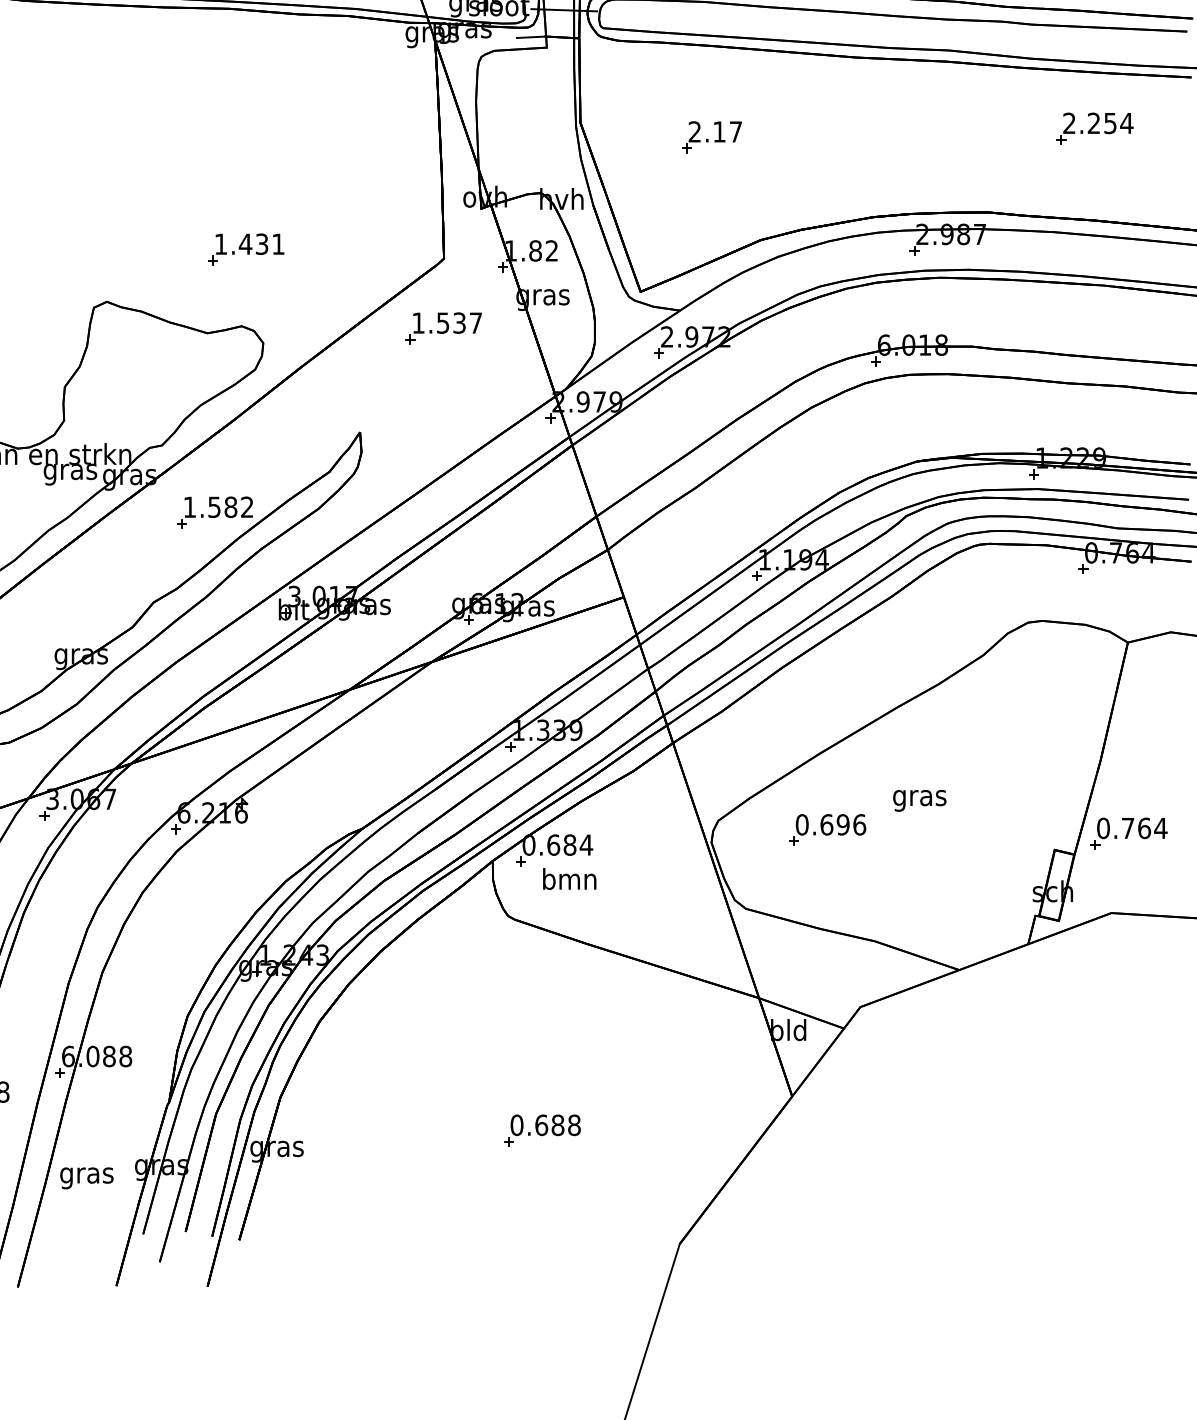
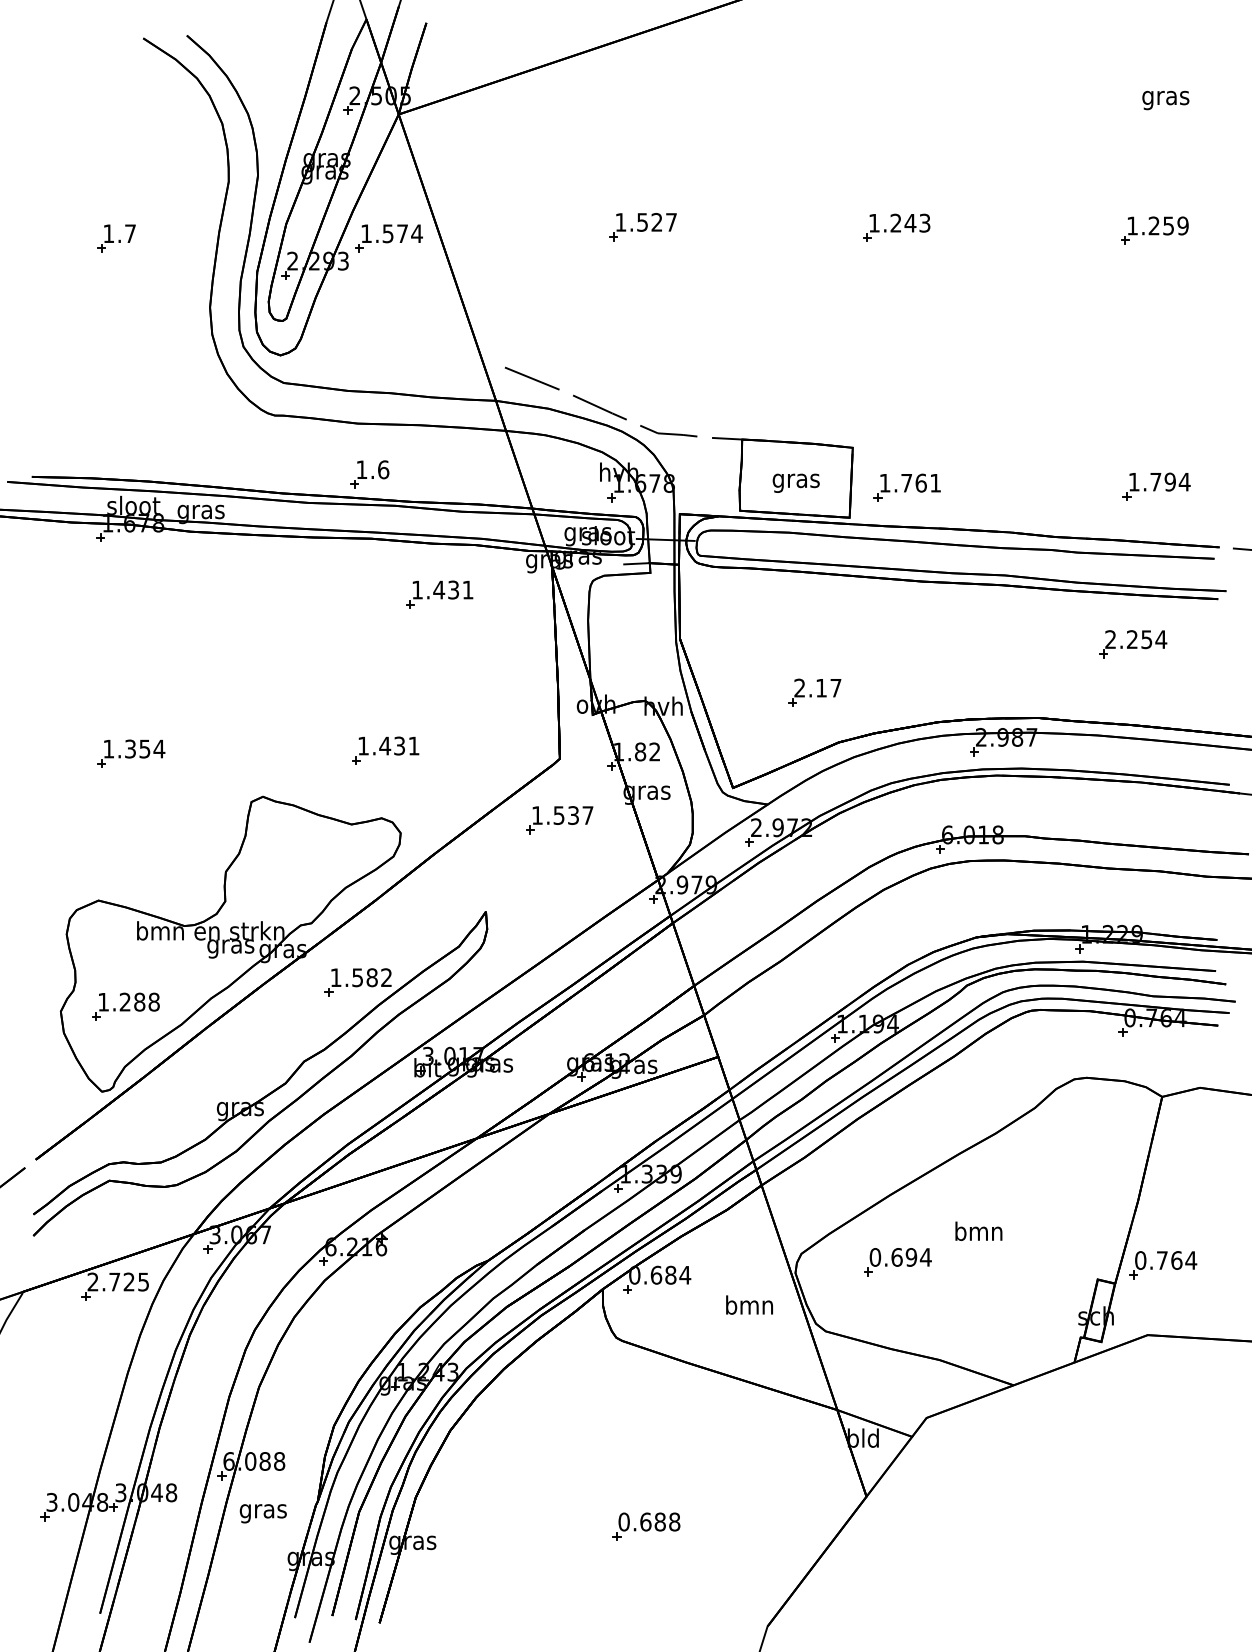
part: (307, 72) -> (439, 594), added
part: (711, 136) -> (814, 692), moved
text: (919, 797) -> (978, 1233), gras -> bmn
text: (859, 824) -> (925, 1257), 0.696 -> 0.694
text: (569, 878) -> (749, 1304), moved
text: (85, 1178) -> (262, 1513), moved

